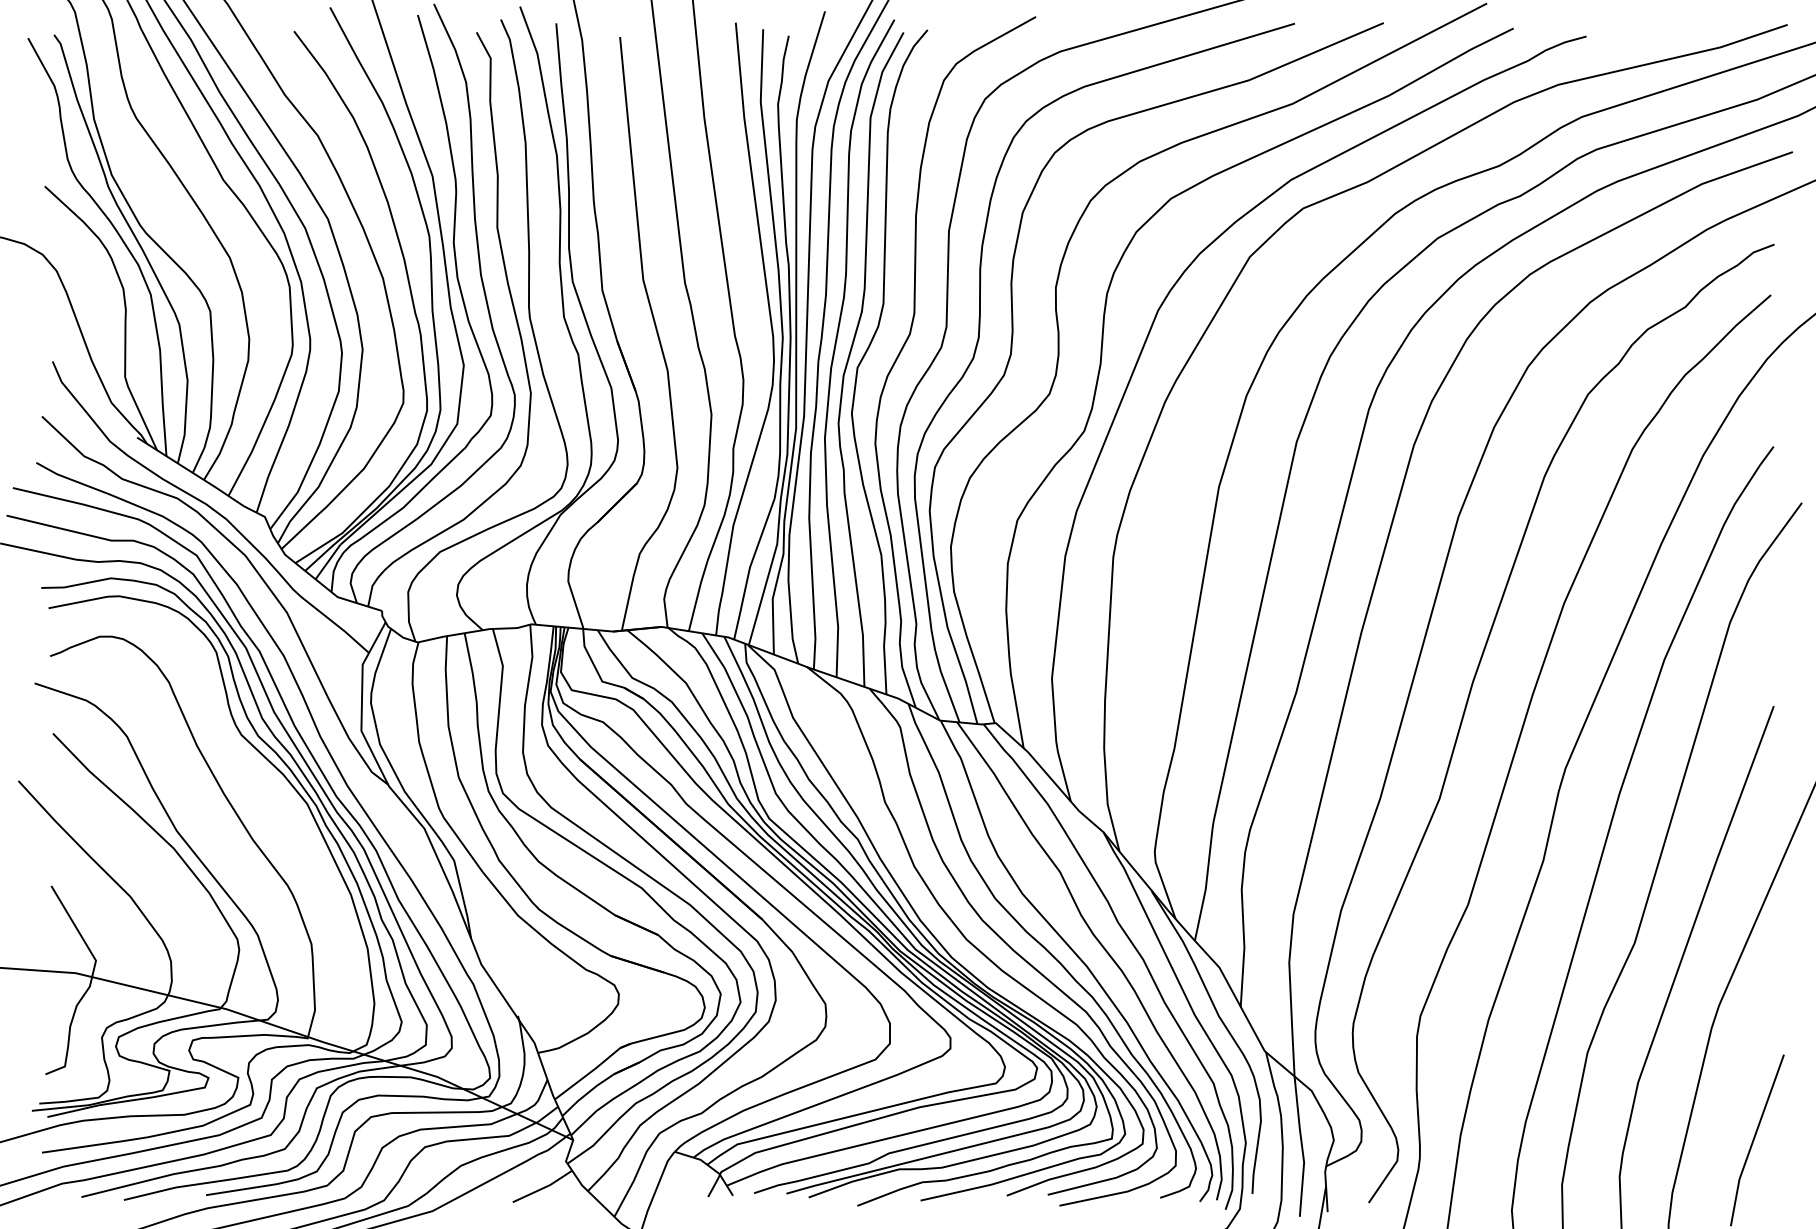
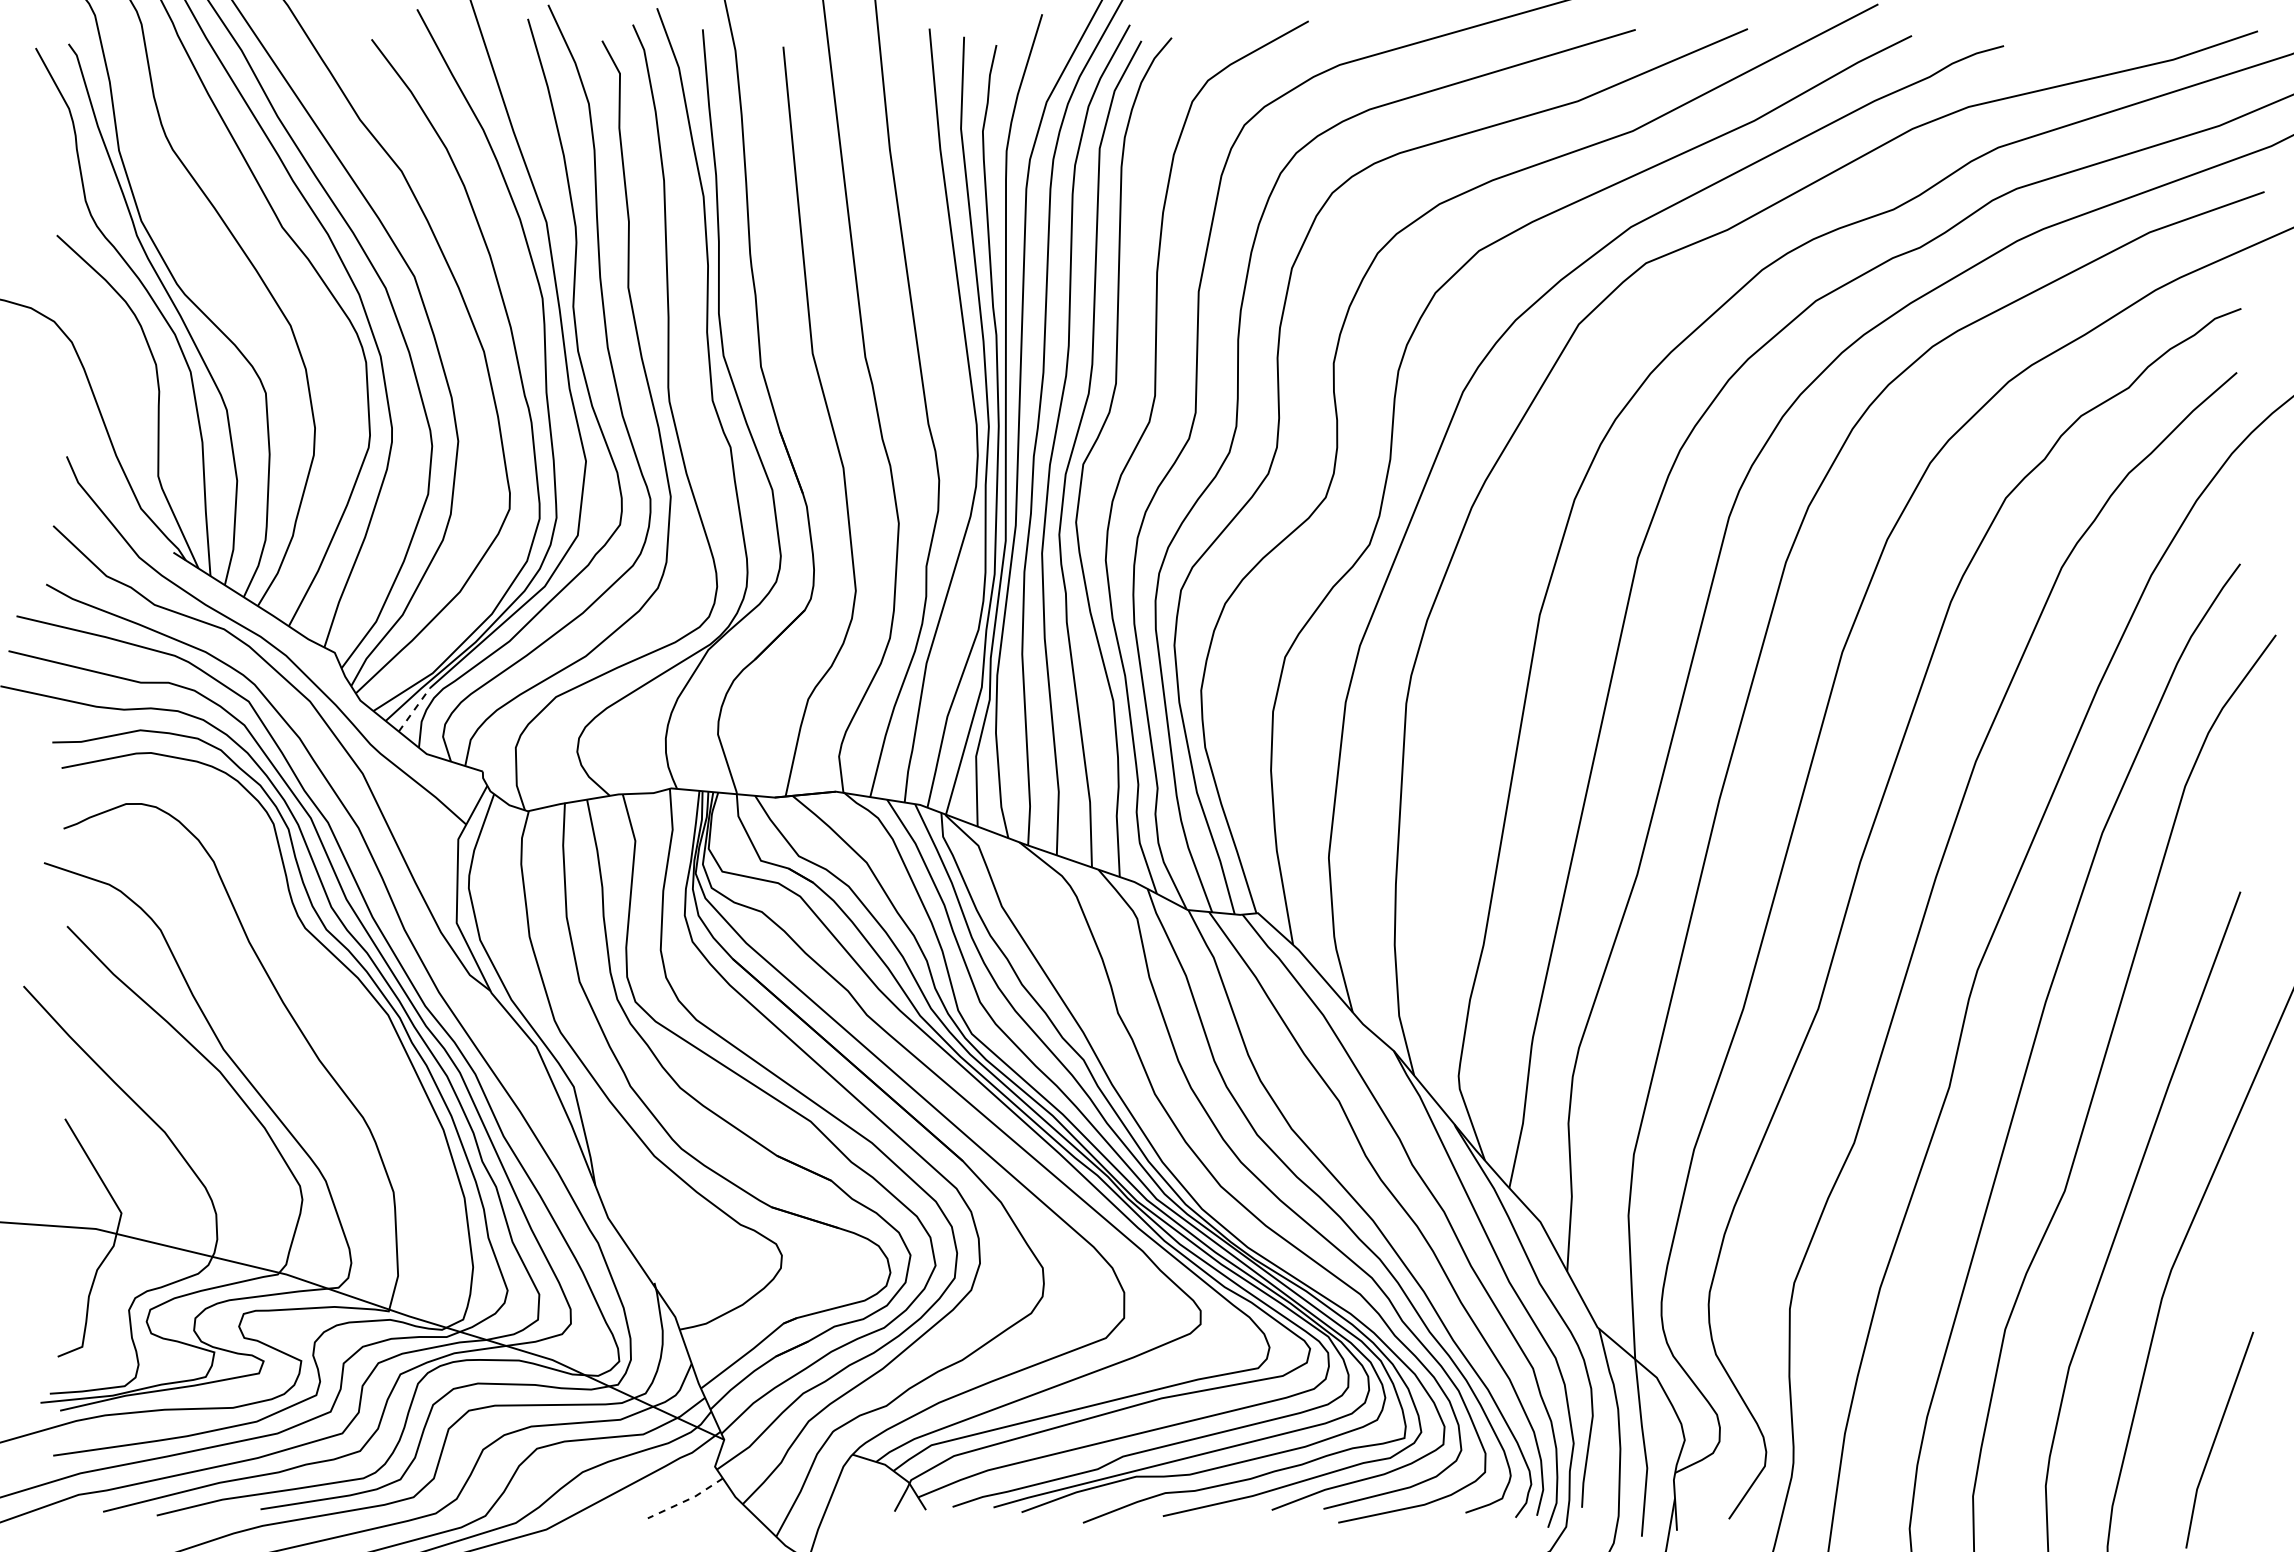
line: (328, 561) -> (414, 709), solid -> dashed
line: (543, 1188) -> (686, 1500), solid -> dashed

